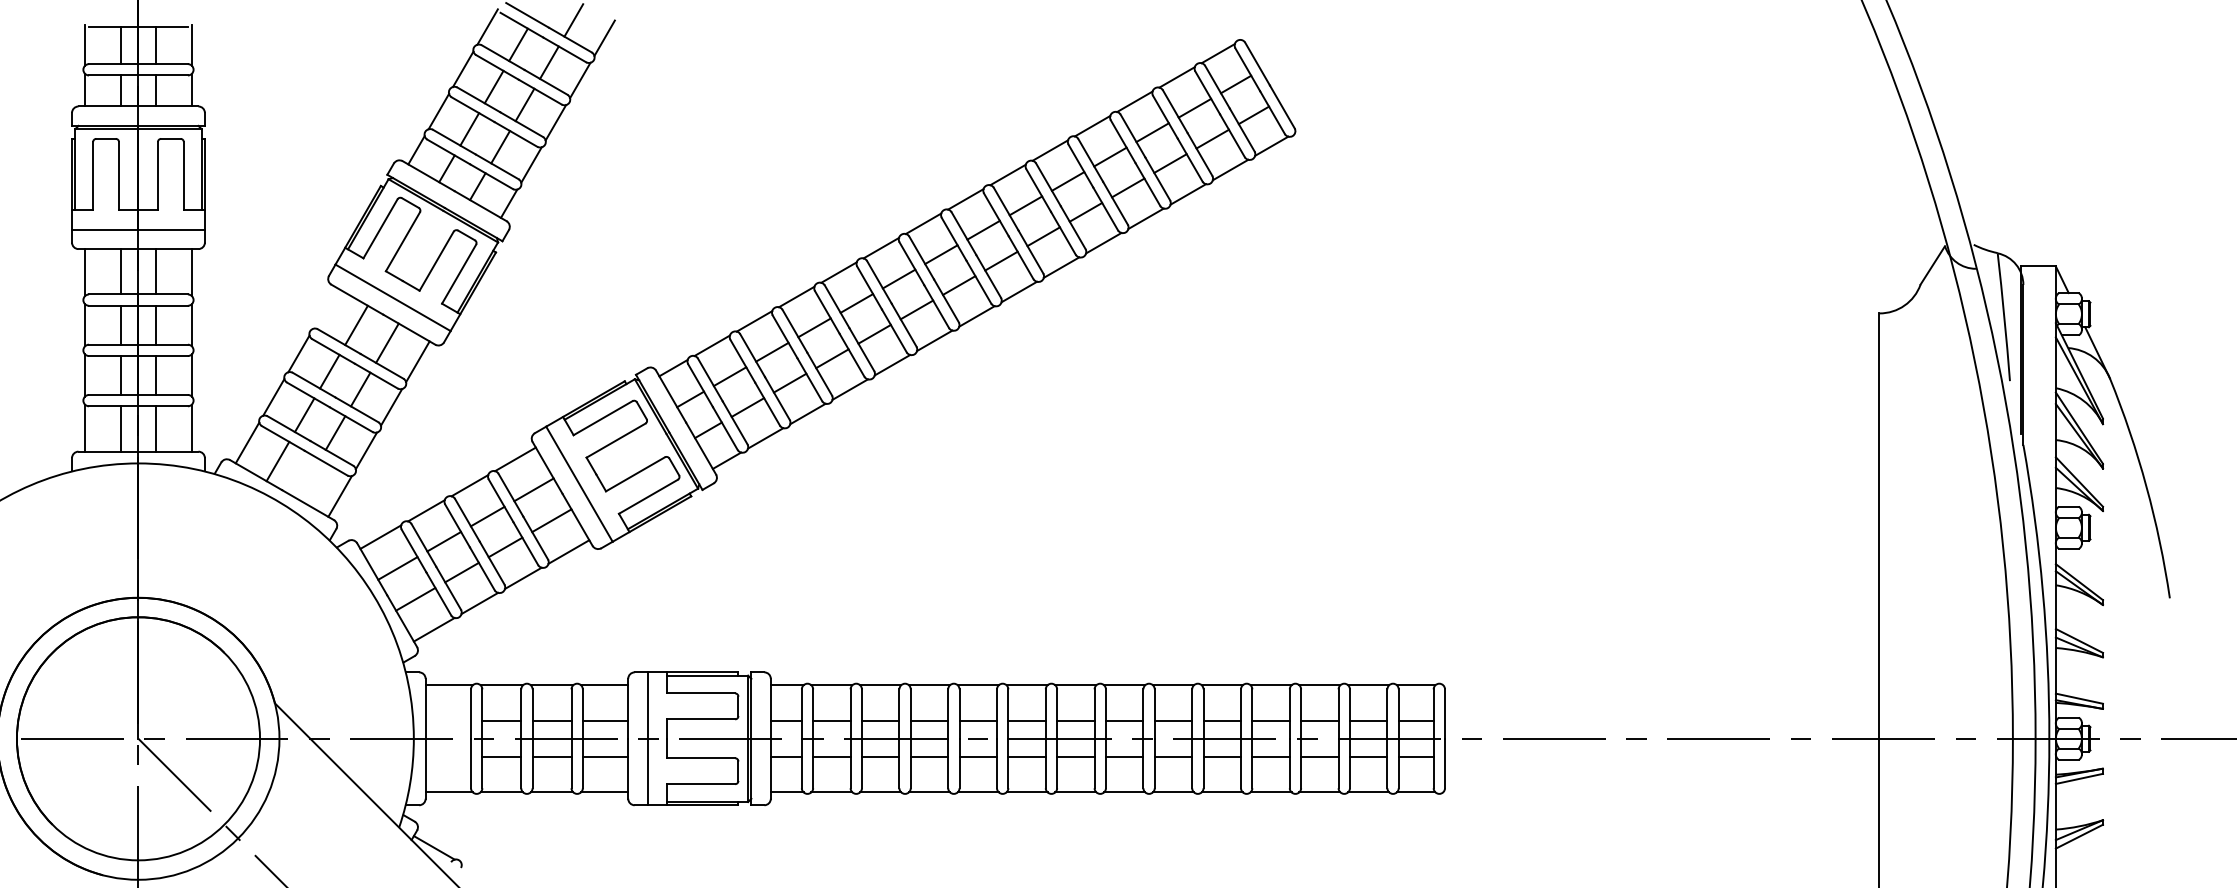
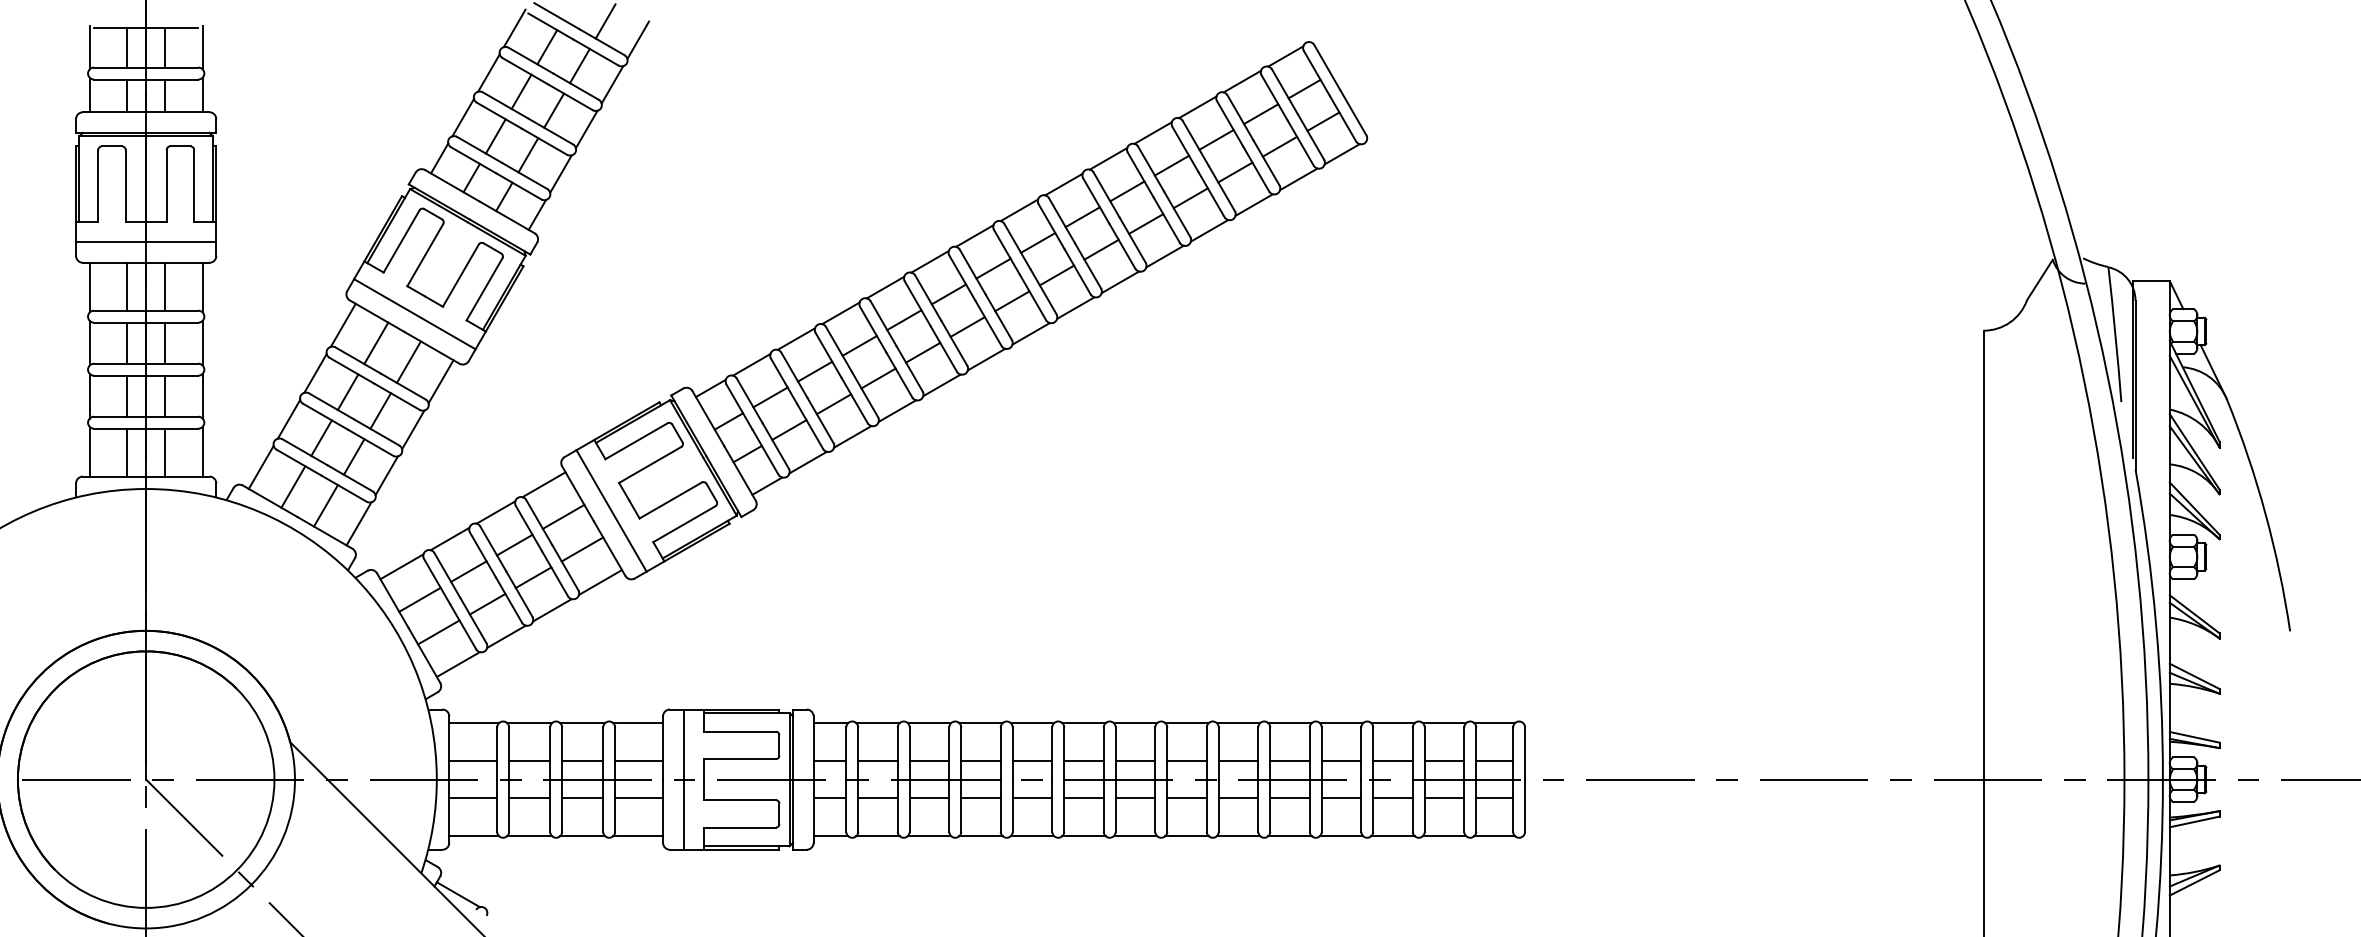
line: (325, 307) -> (343, 324), added
line: (308, 479) -> (325, 505), added
line: (448, 720) -> (473, 760), added
line: (448, 756) -> (473, 798), added

